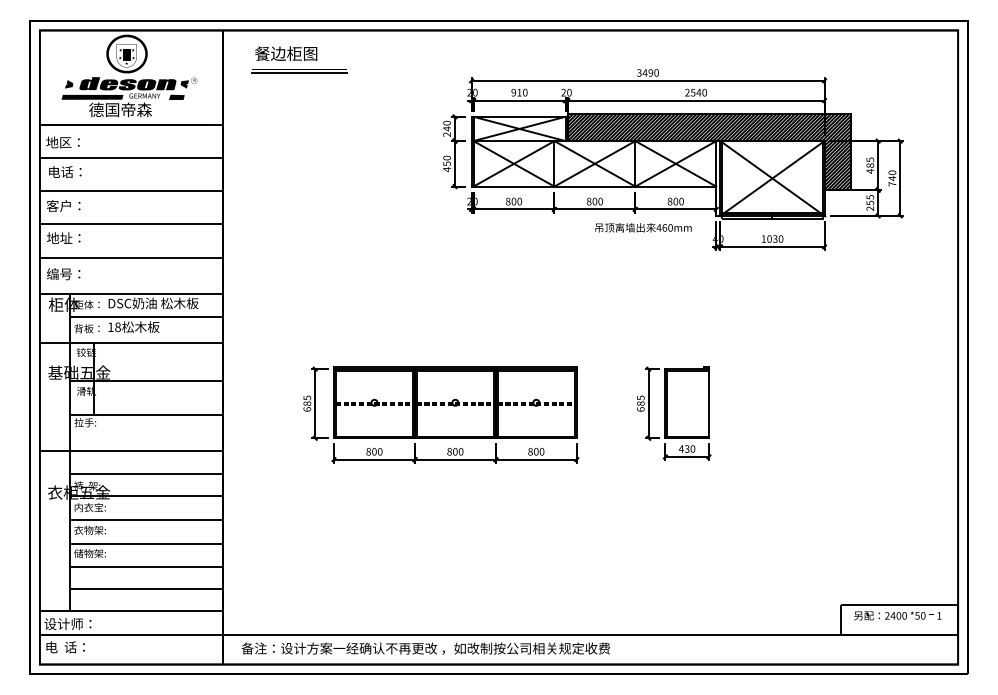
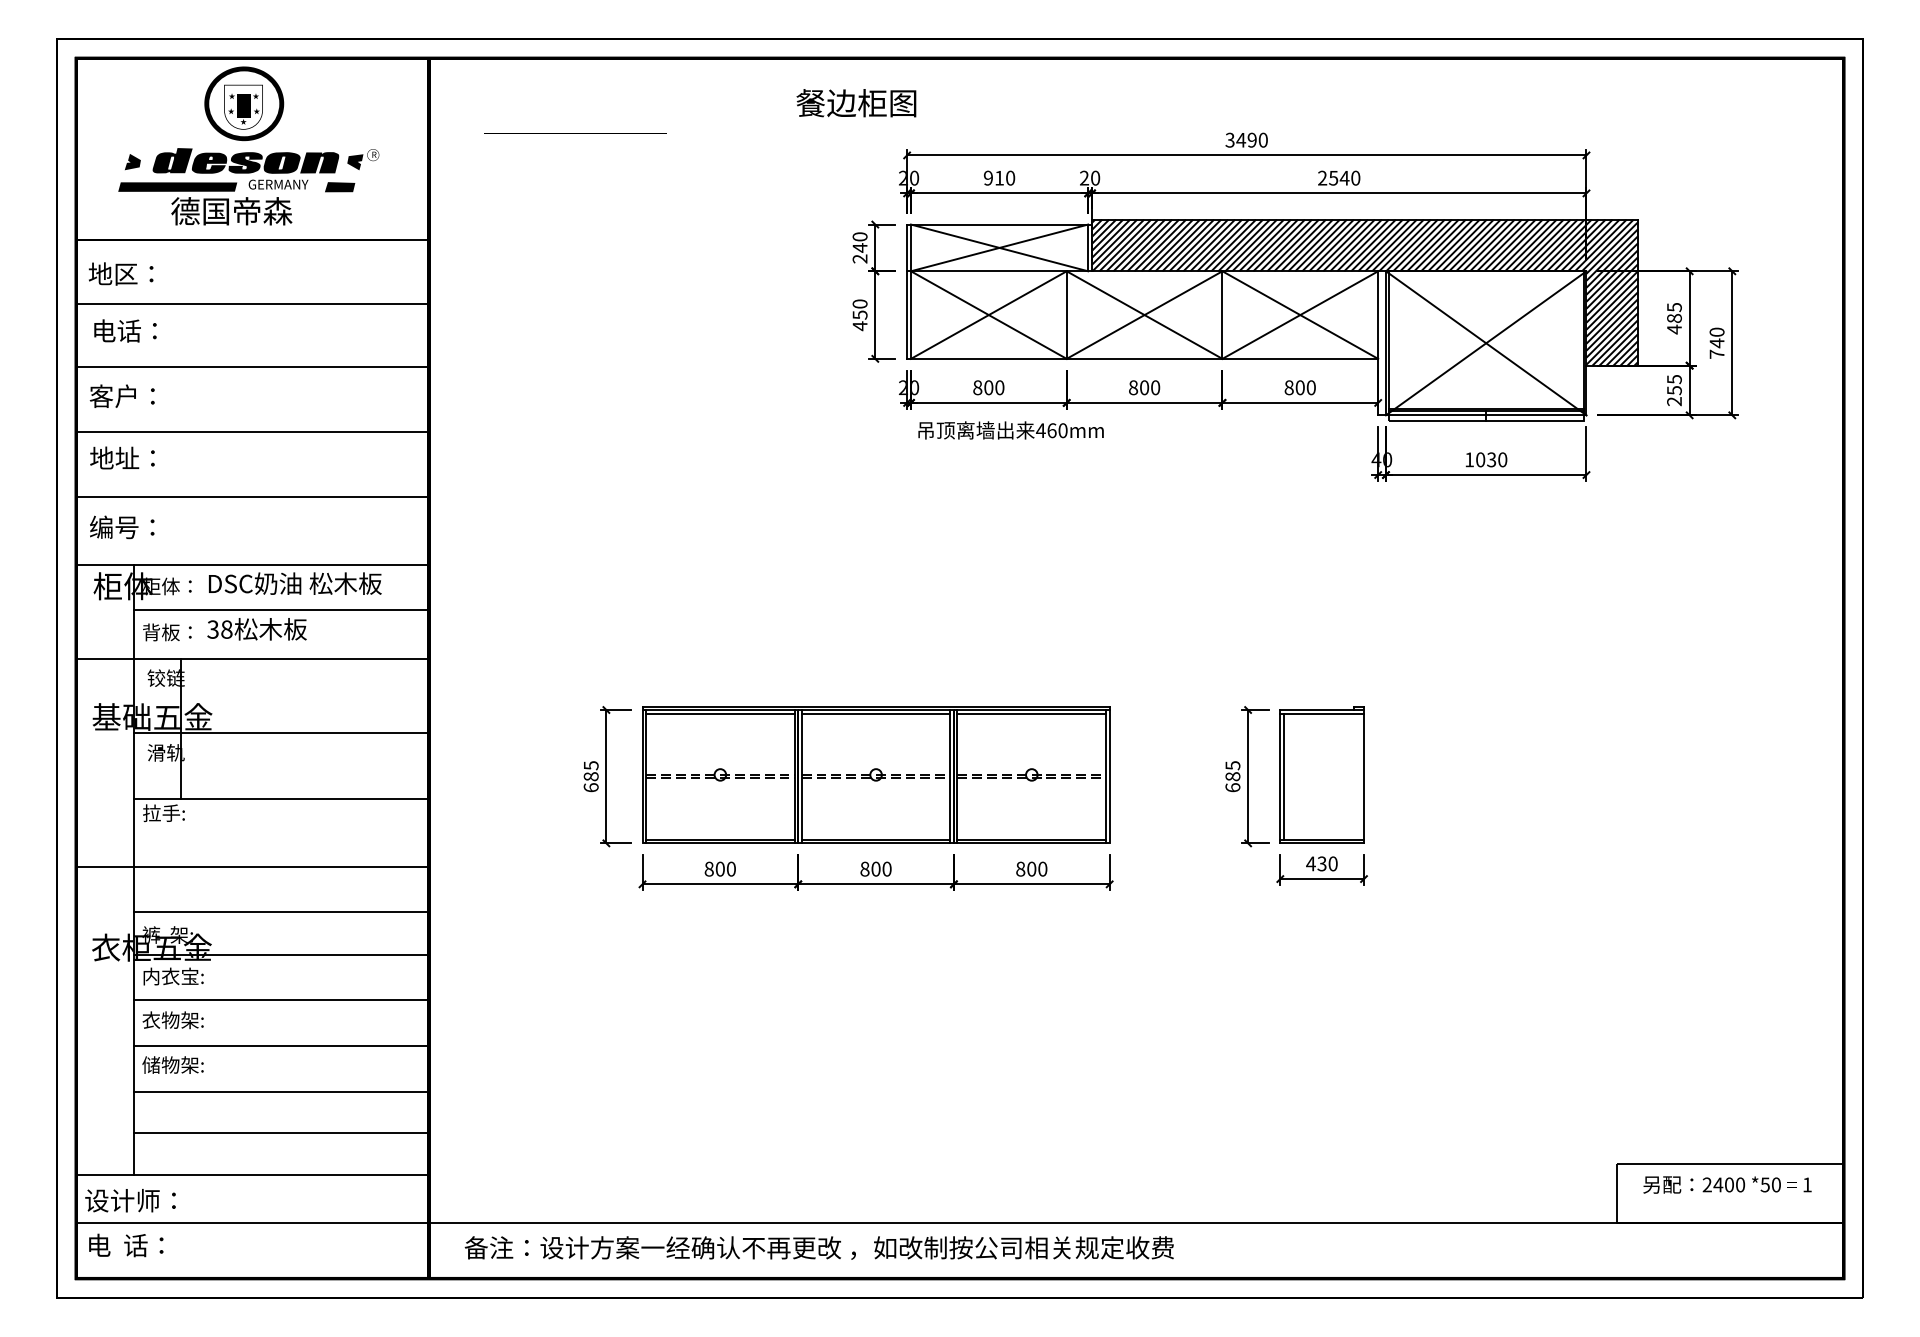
text: (286, 53) -> (857, 102), moved
line: (298, 72) -> (574, 139), removed
text: (643, 227) -> (1010, 429), moved
text: (110, 327) -> (212, 630), 18 -> 38

